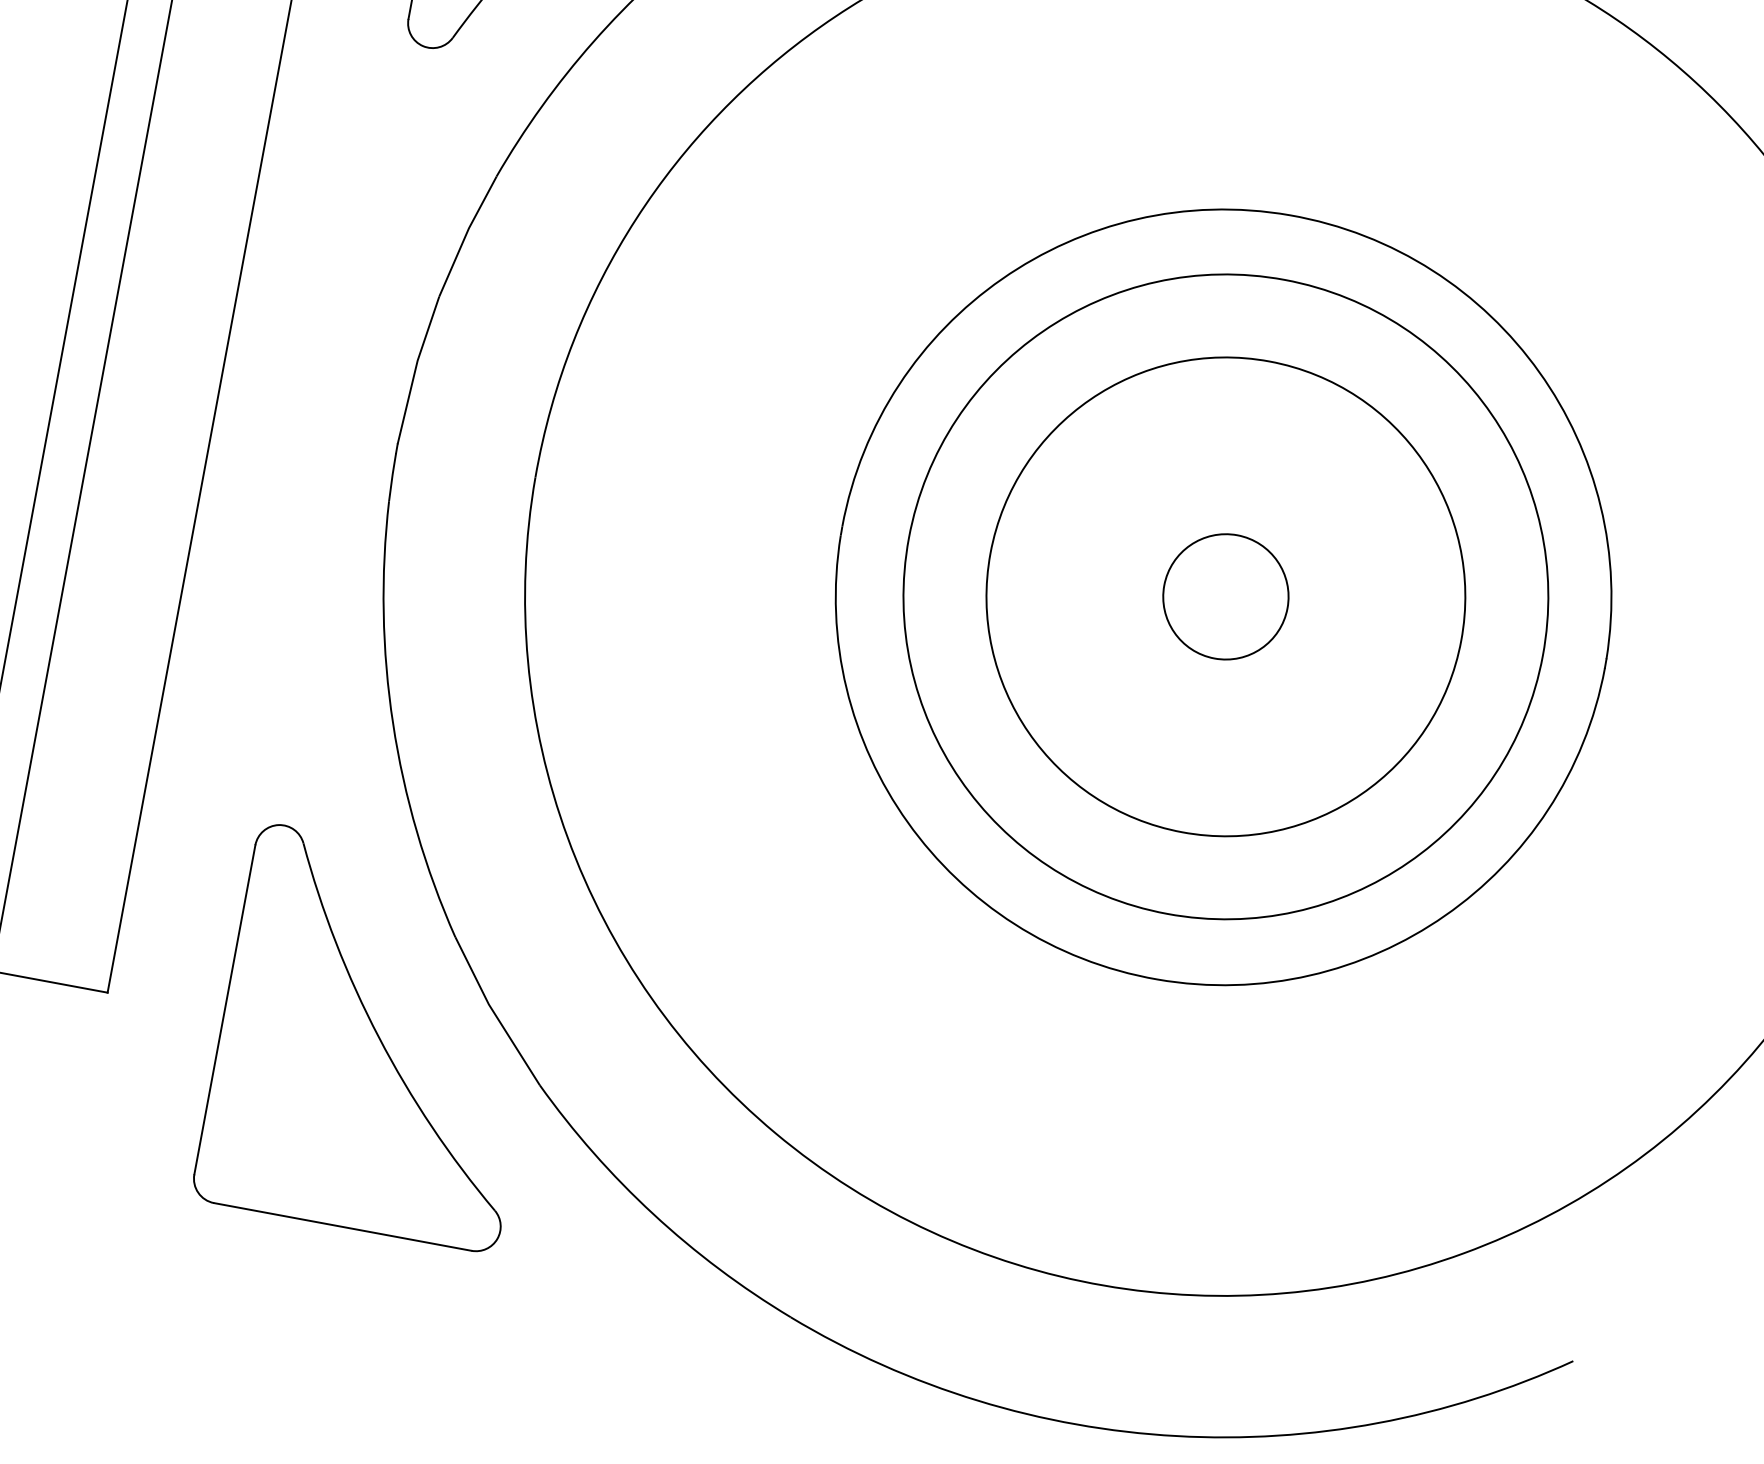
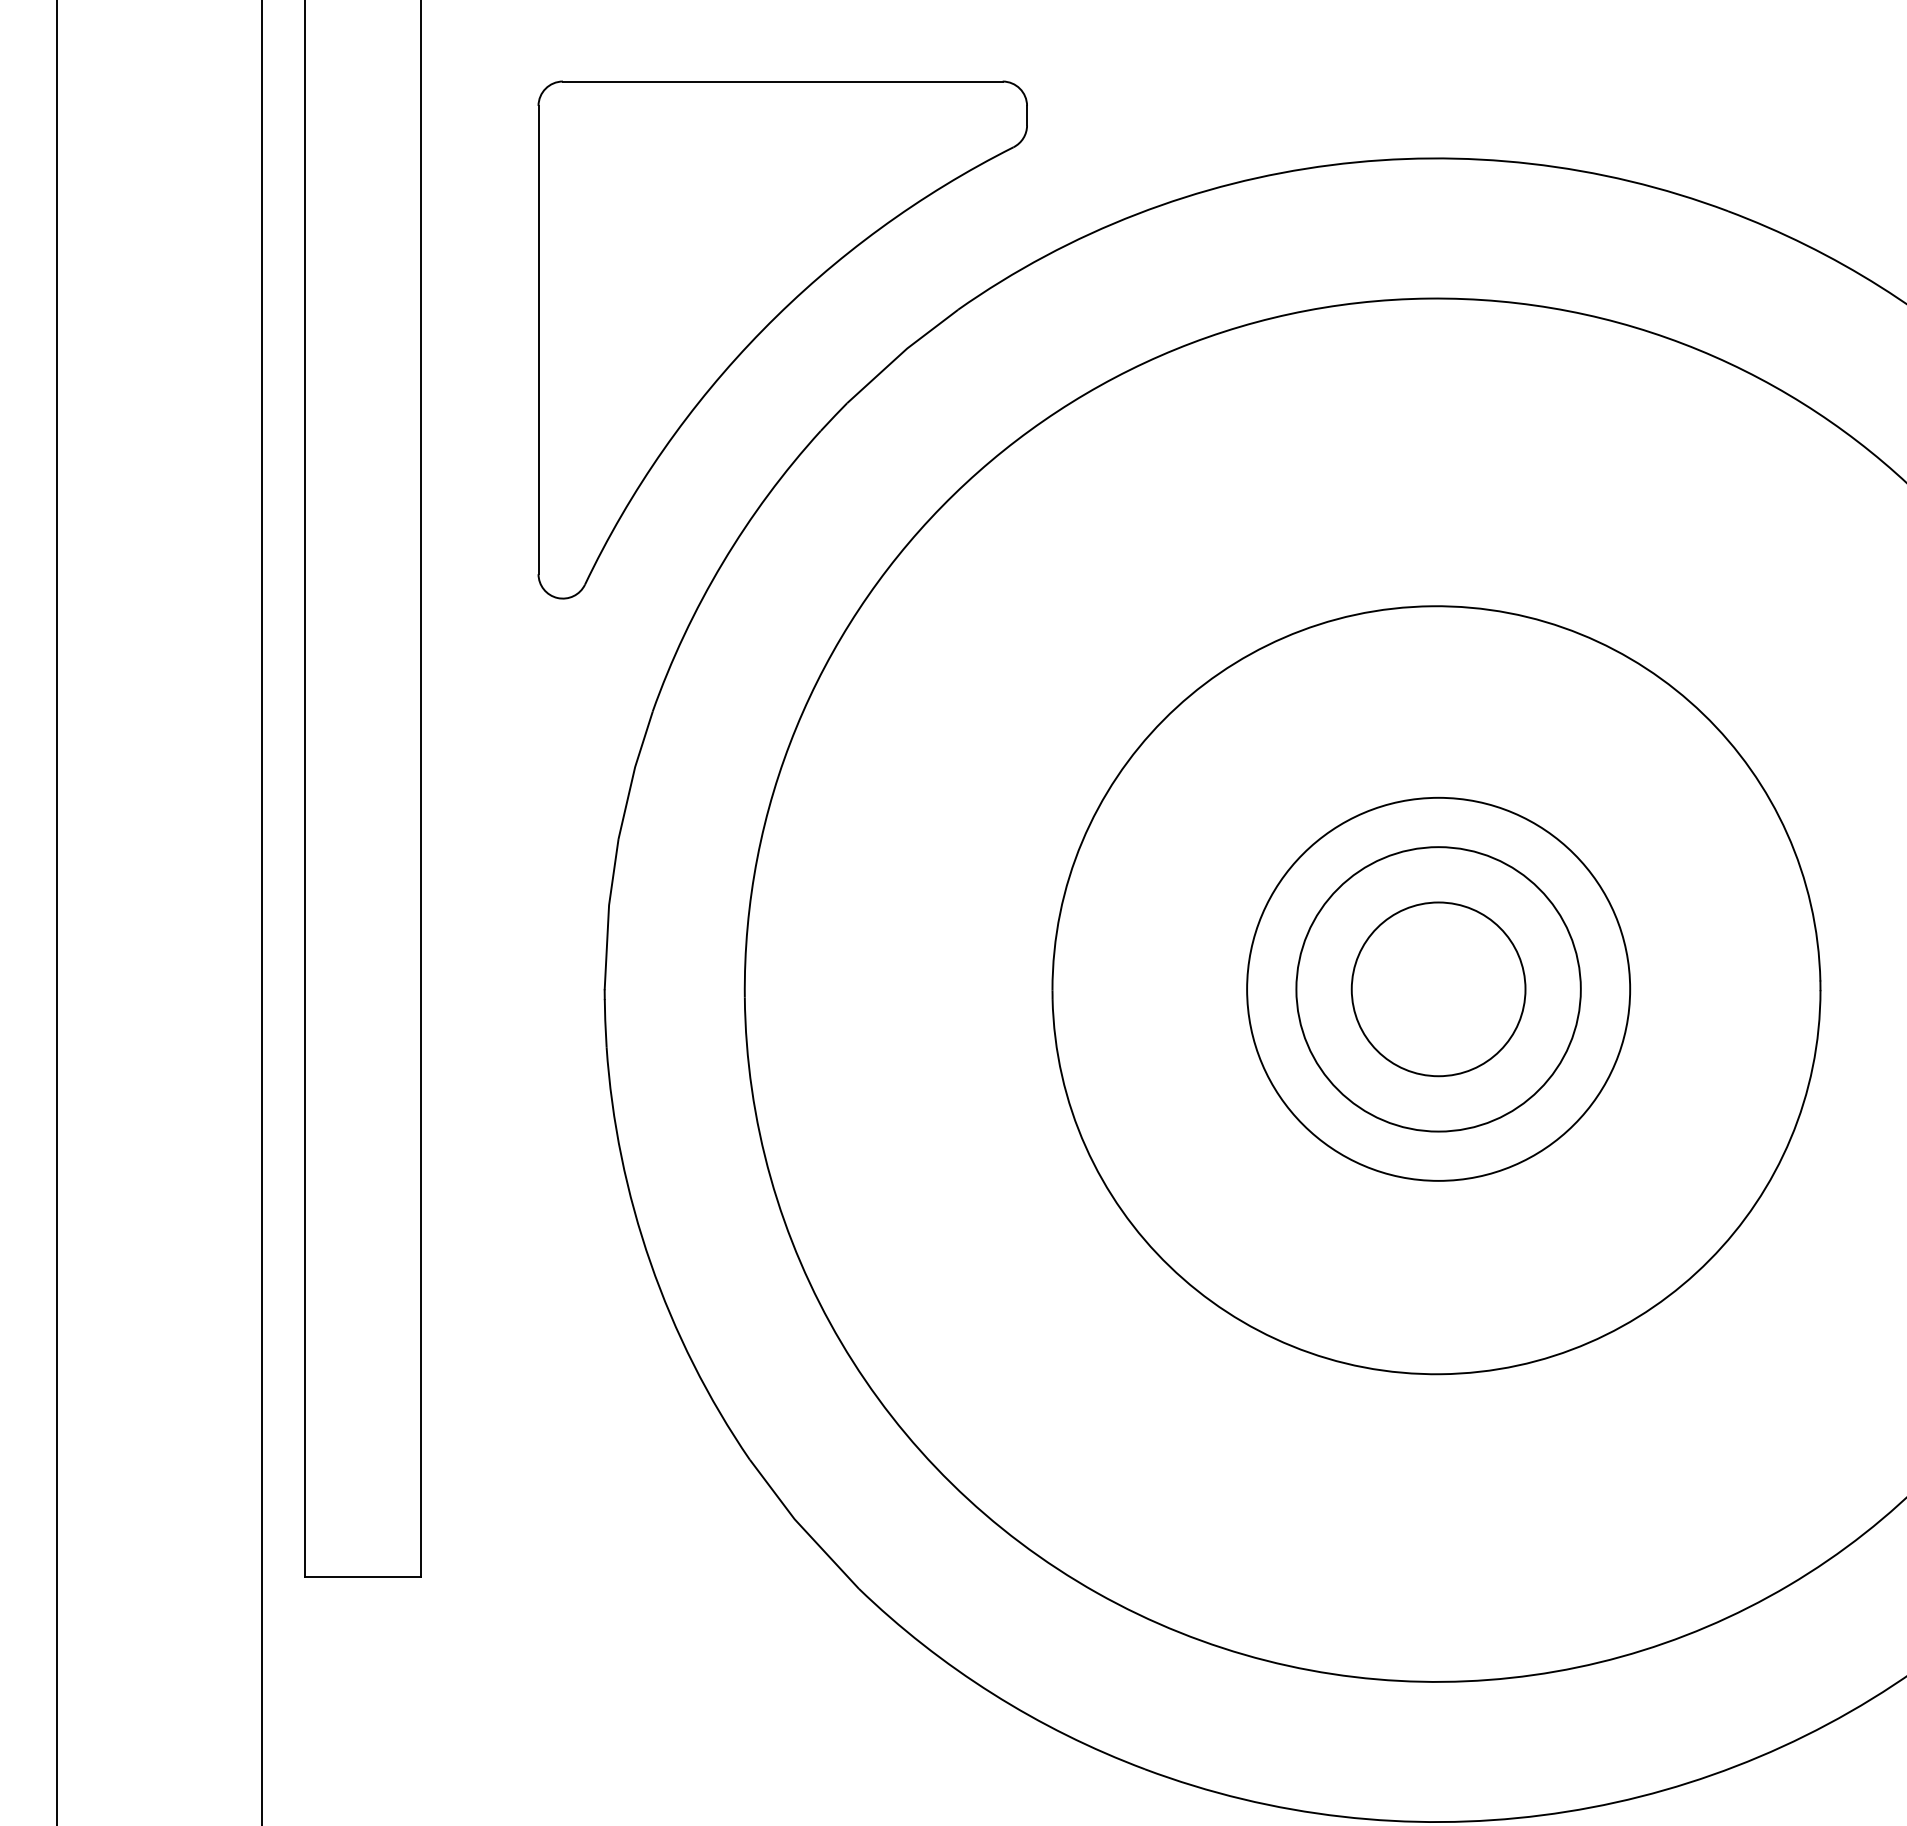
circle: (1225, 596) -> (1438, 989), size x0.6
circle: (1225, 596) -> (1438, 989), size x0.6
circle: (1225, 596) -> (1438, 989), size x1.4
part: (377, 1037) -> (692, 1571), removed

